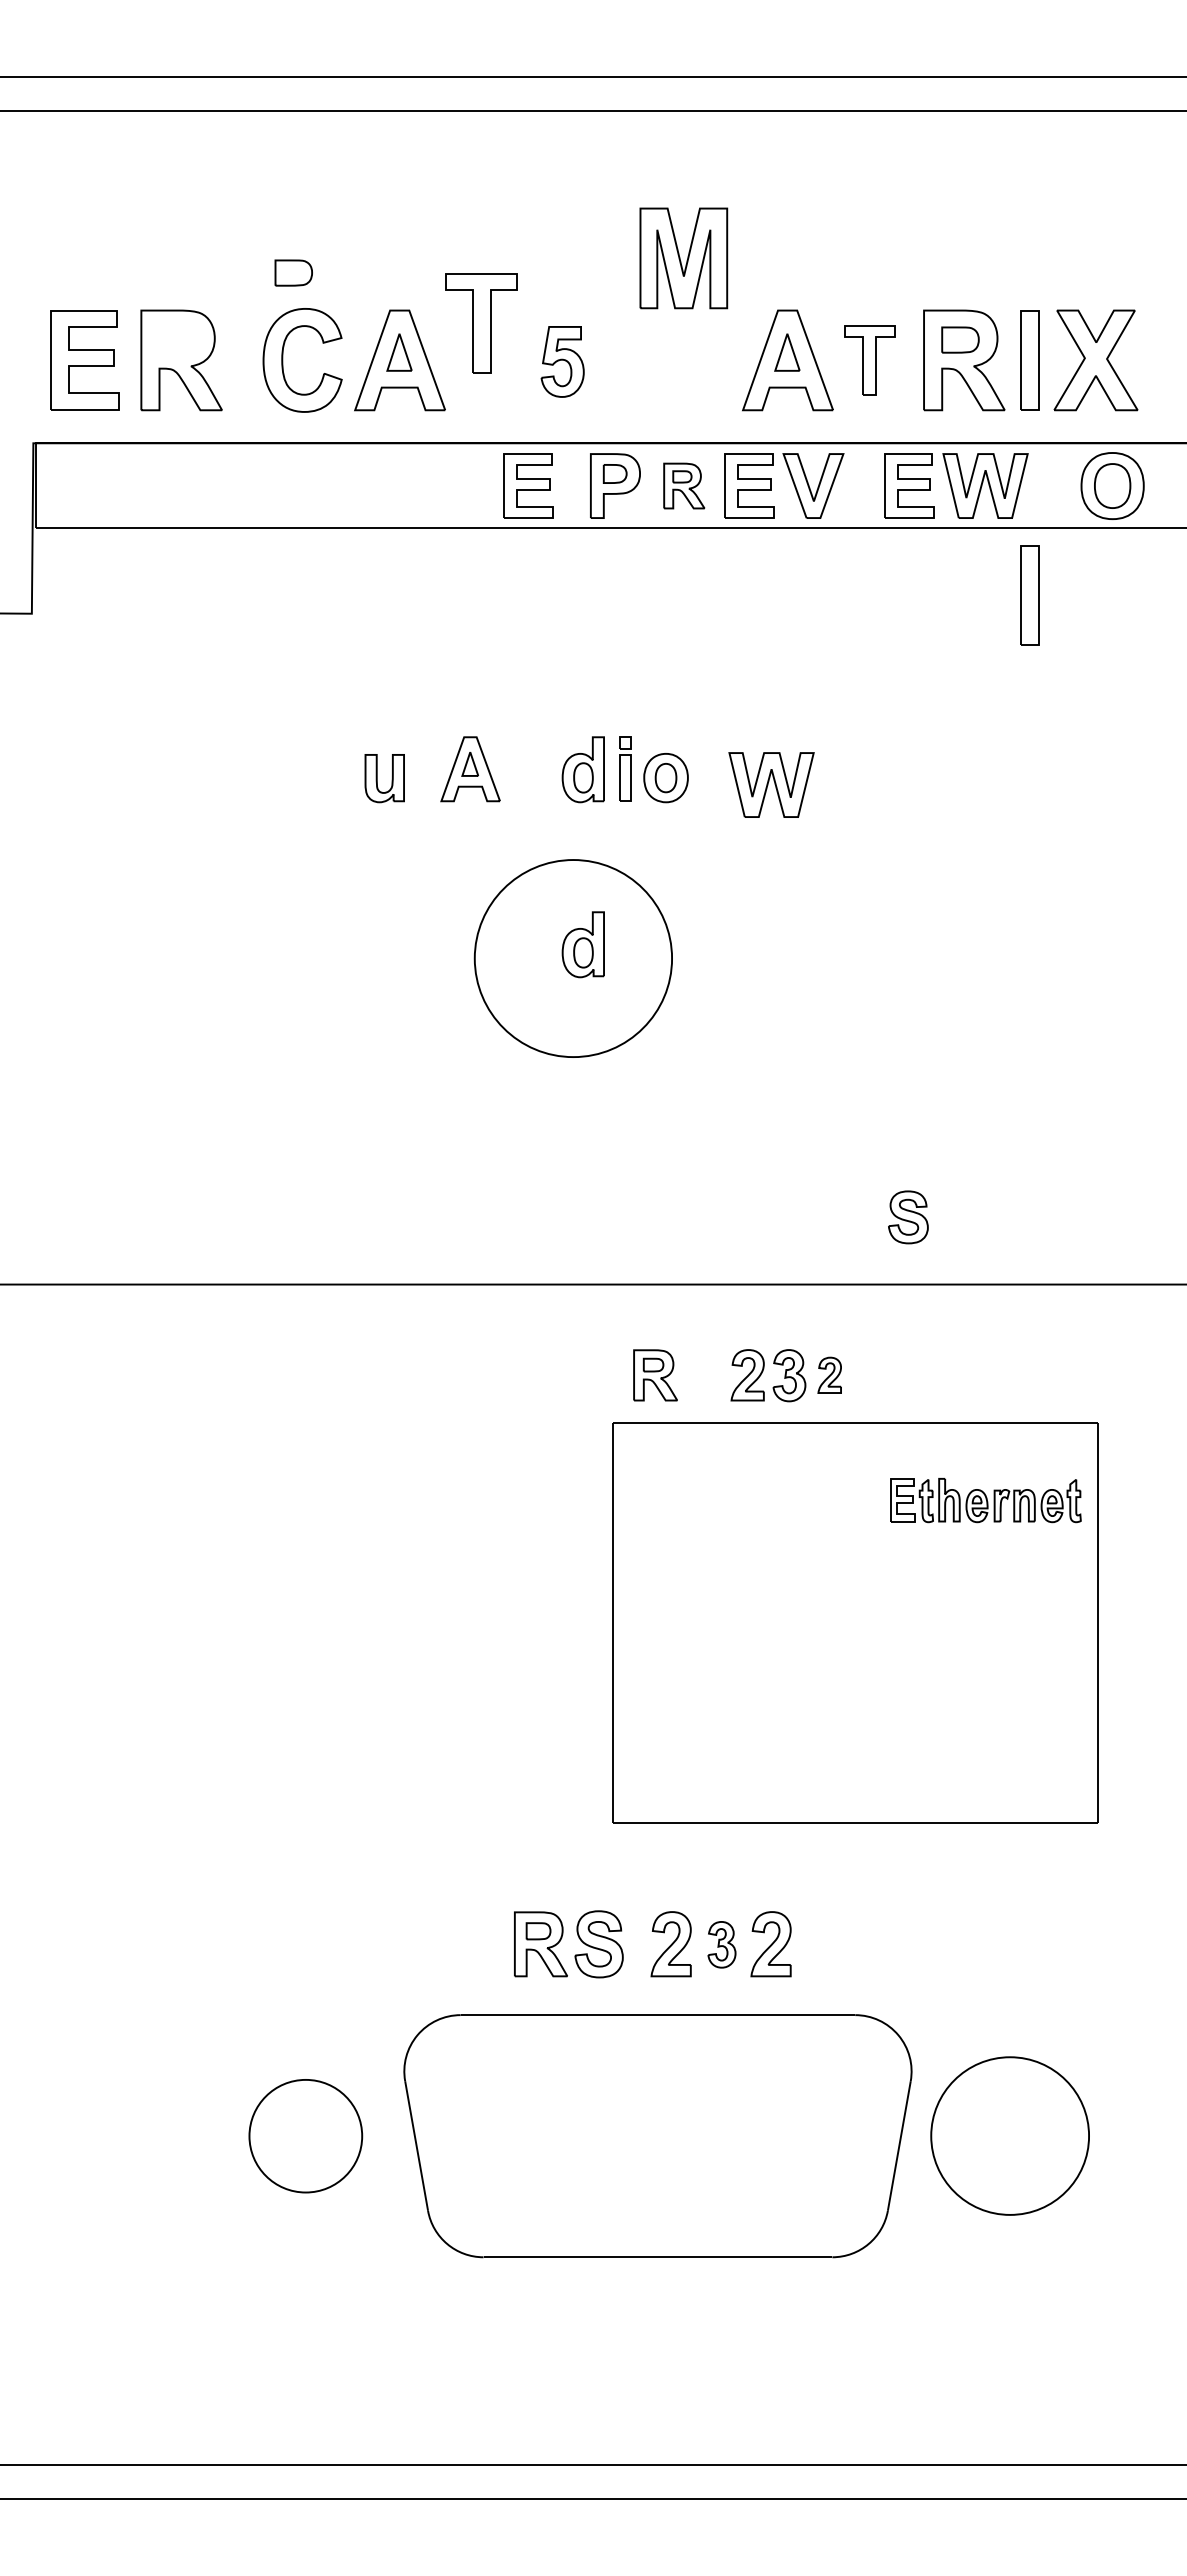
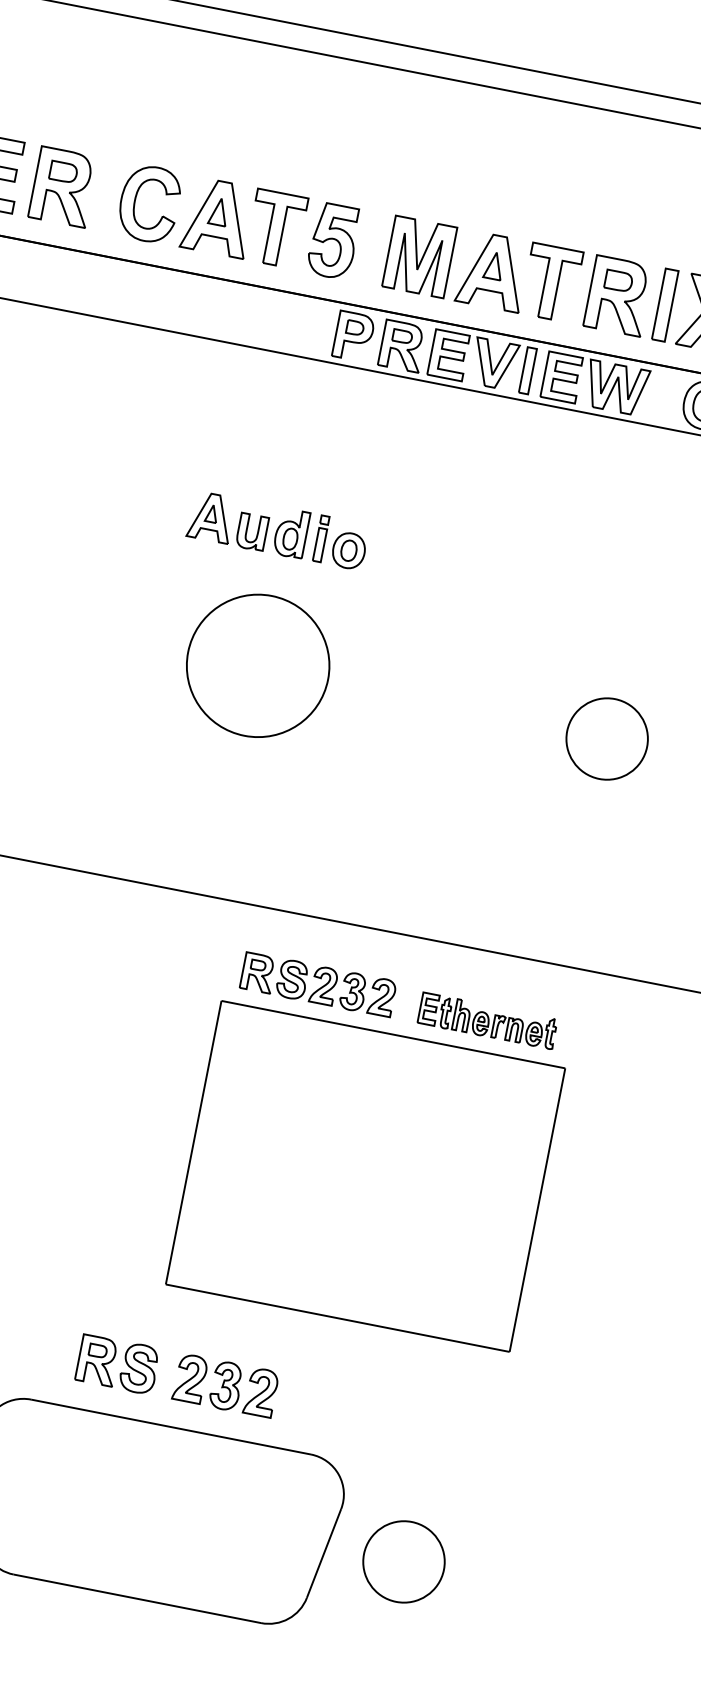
part: (683, 258) -> (419, 257), moved
part: (293, 272) -> (63, 171), moved
part: (481, 323) -> (276, 228), moved
part: (869, 360) -> (551, 282), size x1.43
part: (562, 361) -> (333, 240), size x1.43
part: (528, 485) -> (292, 324), removed
part: (683, 485) -> (402, 345), size x1.43
part: (861, 485) -> (528, 370), added
part: (1029, 595) -> (632, 471), removed
part: (377, 778) -> (247, 531), moved
part: (771, 784) -> (422, 570), removed
part: (582, 944) -> (266, 657), removed
part: (1066, 964) -> (607, 738), added
part: (908, 1217) -> (292, 979), moved
part: (829, 1375) -> (381, 997), size x1.43
part: (985, 1500) -> (487, 1020), moved
part: (721, 1944) -> (225, 1385), size x1.43
part: (1009, 2136) -> (403, 1562), size x0.71

